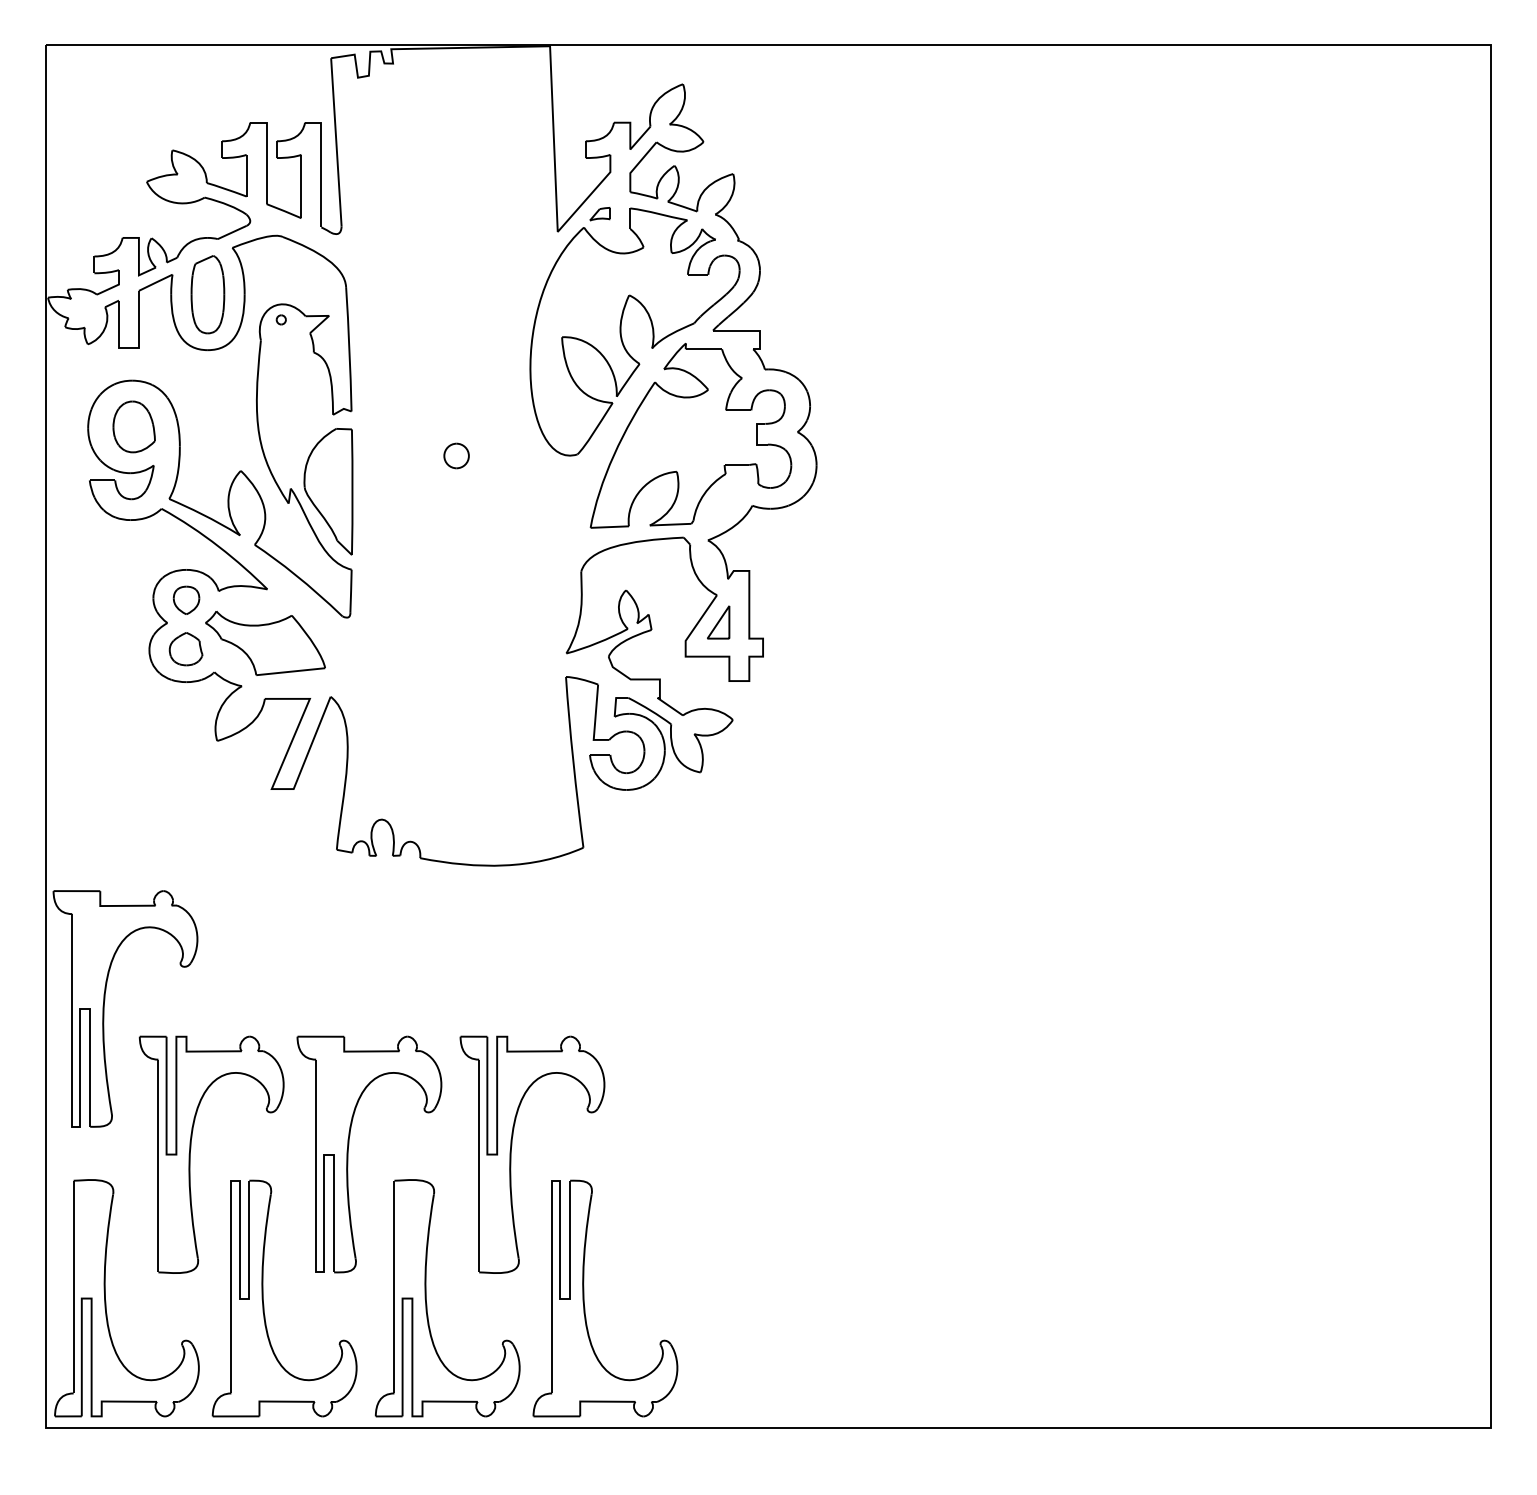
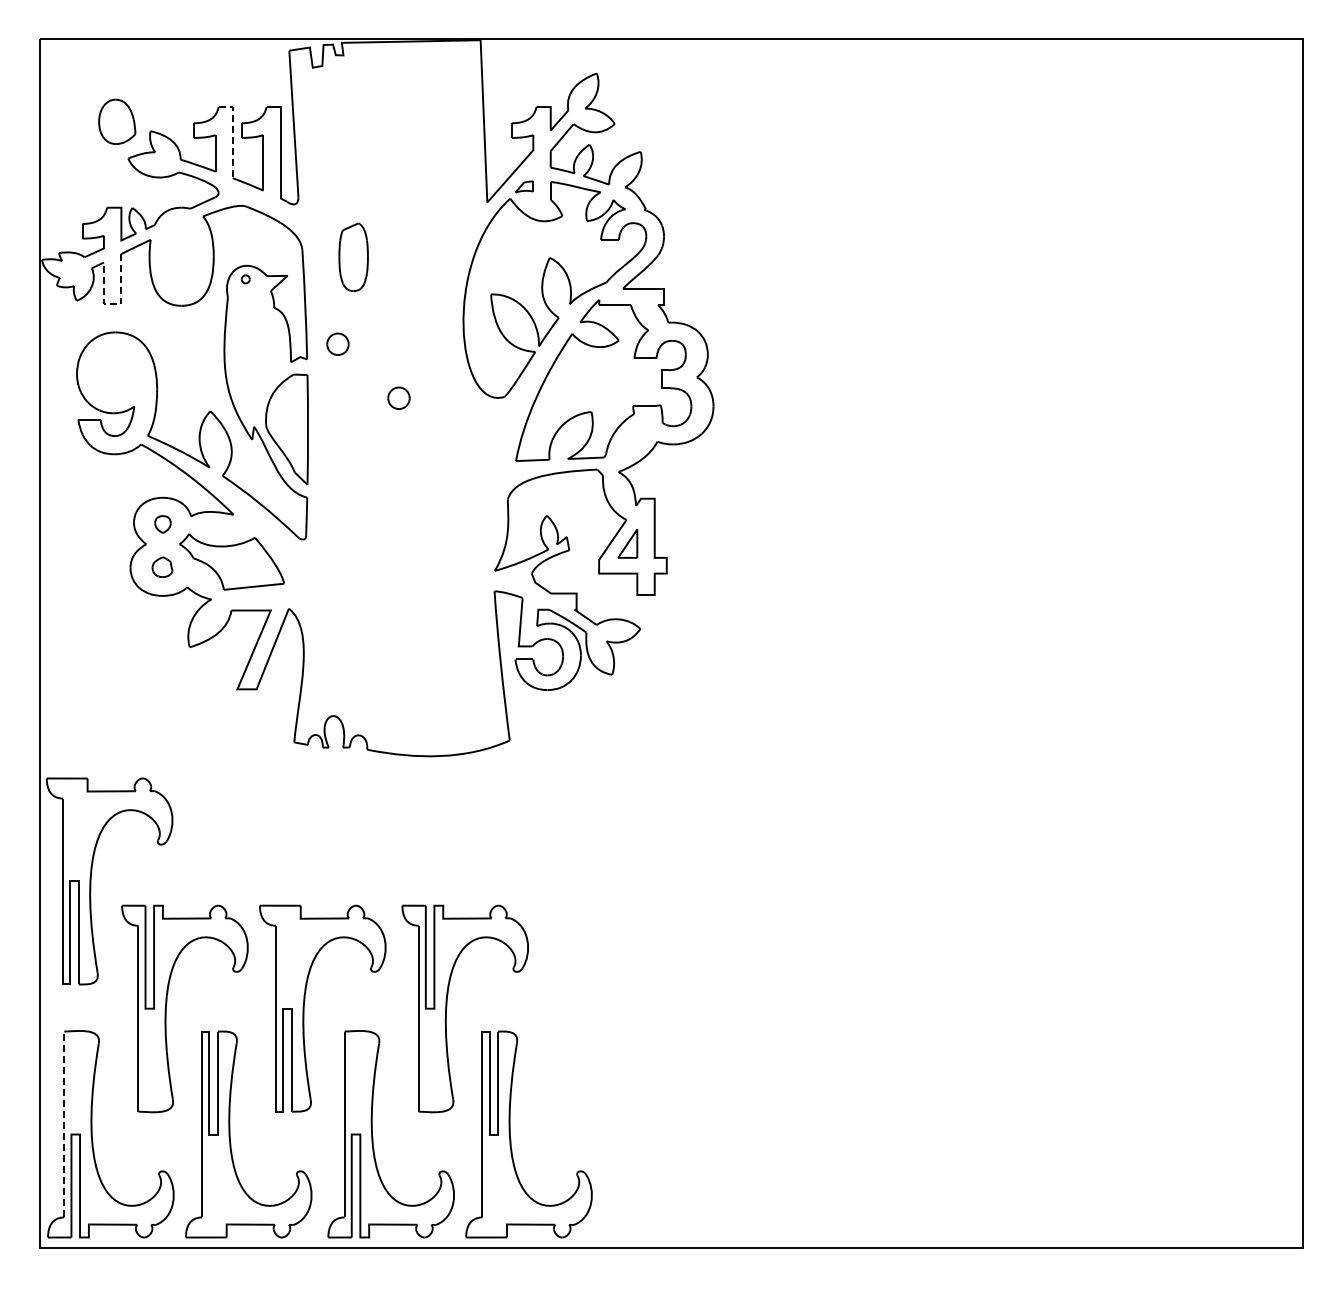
line: (266, 154) -> (232, 134), solid -> dashed
part: (207, 293) -> (353, 256), moved
line: (133, 348) -> (116, 304), solid -> dashed
part: (386, 393) -> (337, 343), added
part: (134, 426) -> (117, 121), moved
part: (186, 600) -> (162, 524), size x0.7
part: (186, 649) -> (162, 567), size x0.7
line: (73, 1287) -> (64, 1124), solid -> dashed

